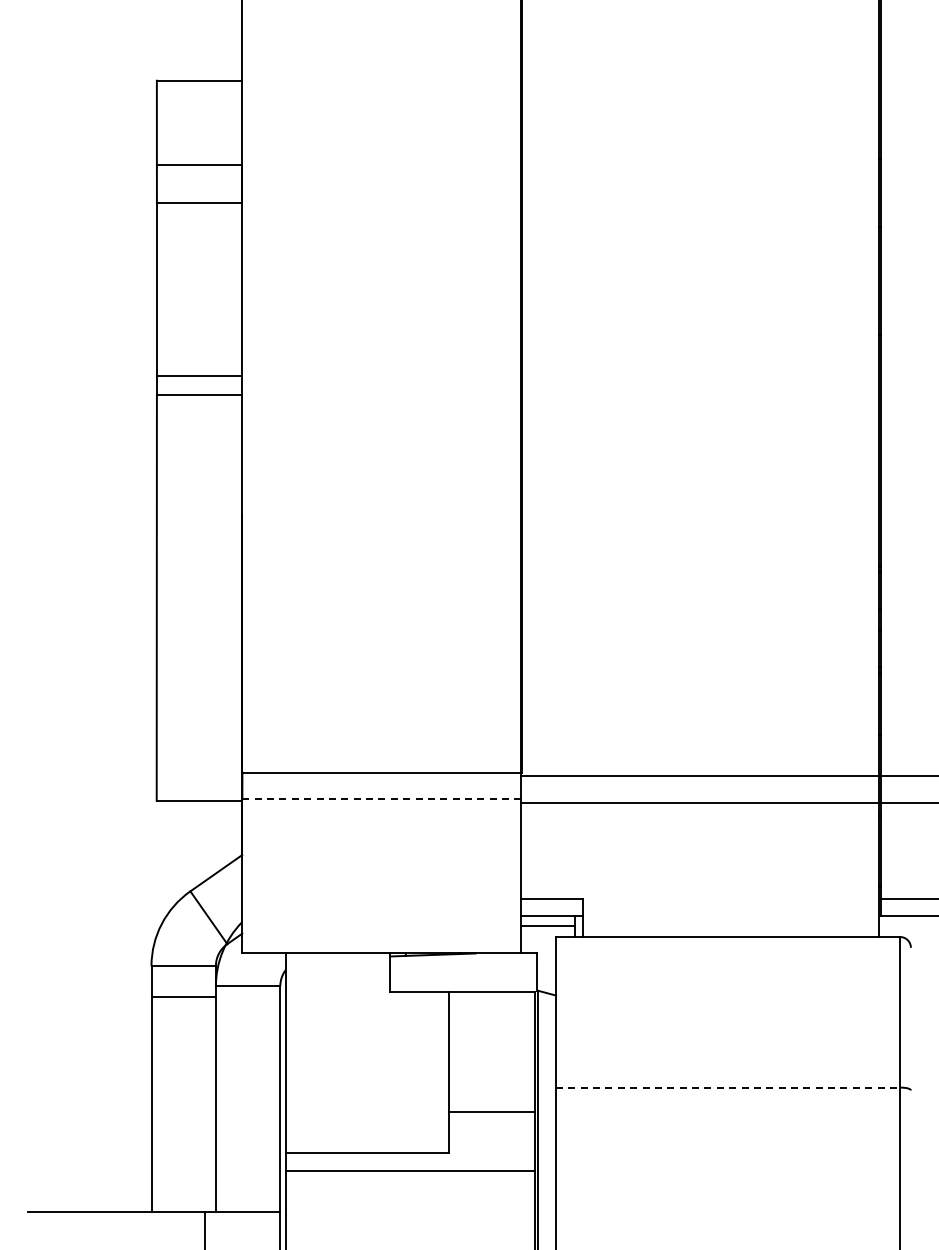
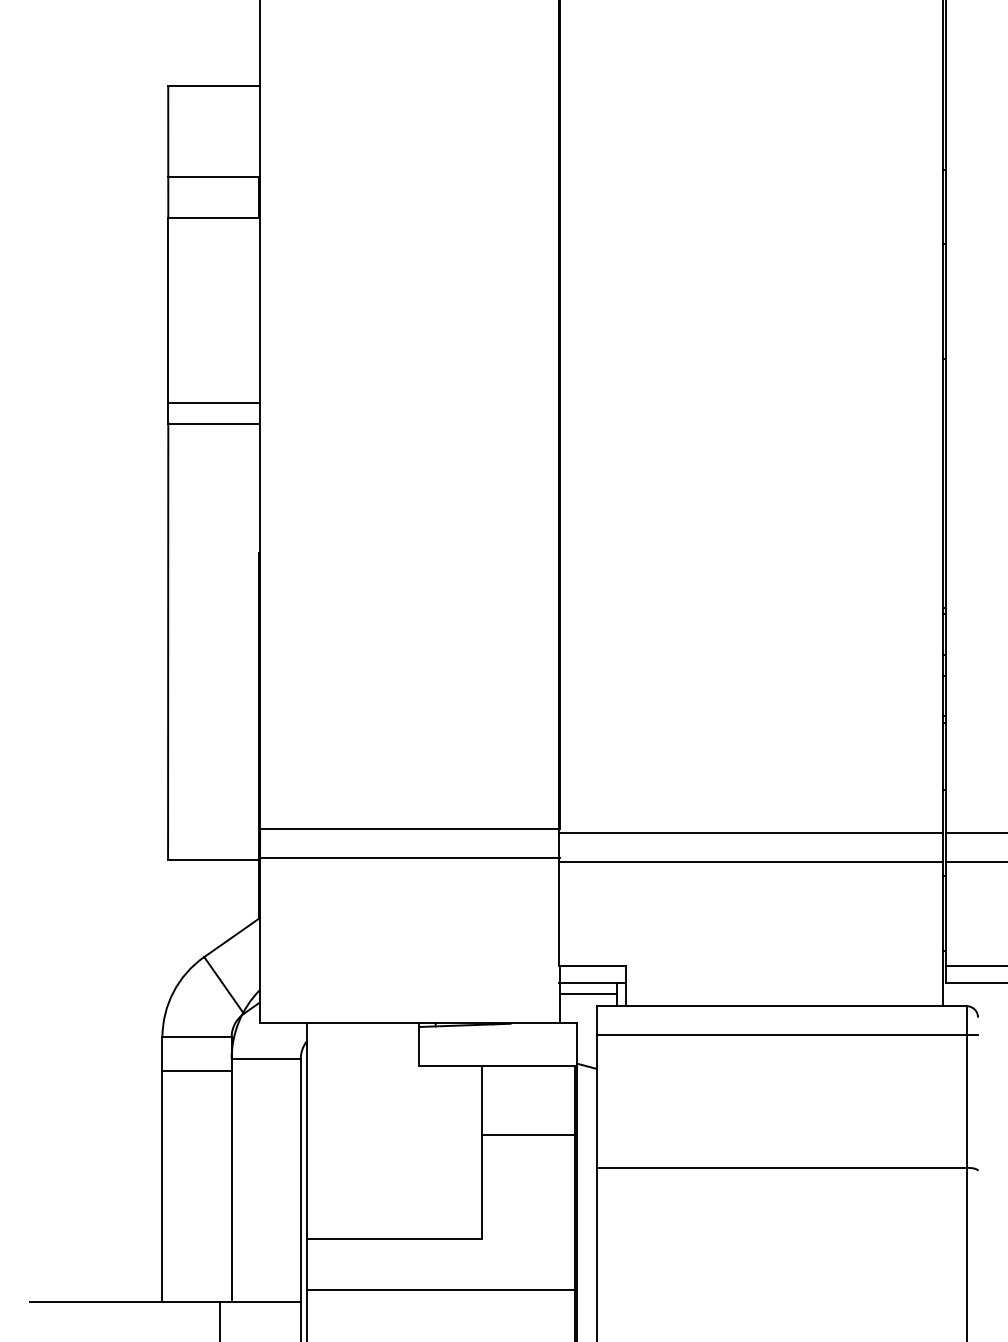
line: (381, 799) -> (409, 858), dashed -> solid
line: (733, 963) -> (787, 1034), added
line: (728, 1087) -> (782, 1167), dashed -> solid
line: (492, 1111) -> (528, 1134), moved
line: (410, 1170) -> (440, 1290), moved

